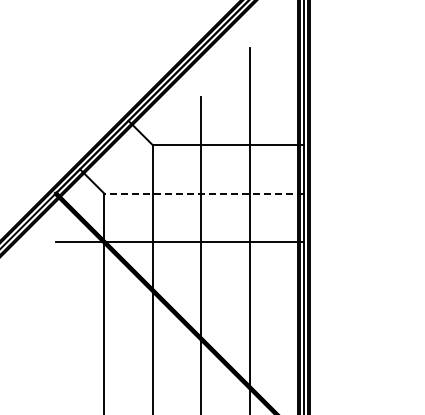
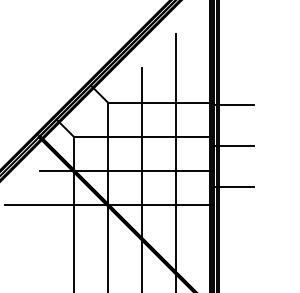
line: (331, 148) -> (233, 104), added
line: (204, 193) -> (144, 136), dashed -> solid
line: (331, 207) -> (233, 146), added
line: (331, 265) -> (233, 187), added
line: (155, 290) -> (109, 205), added

